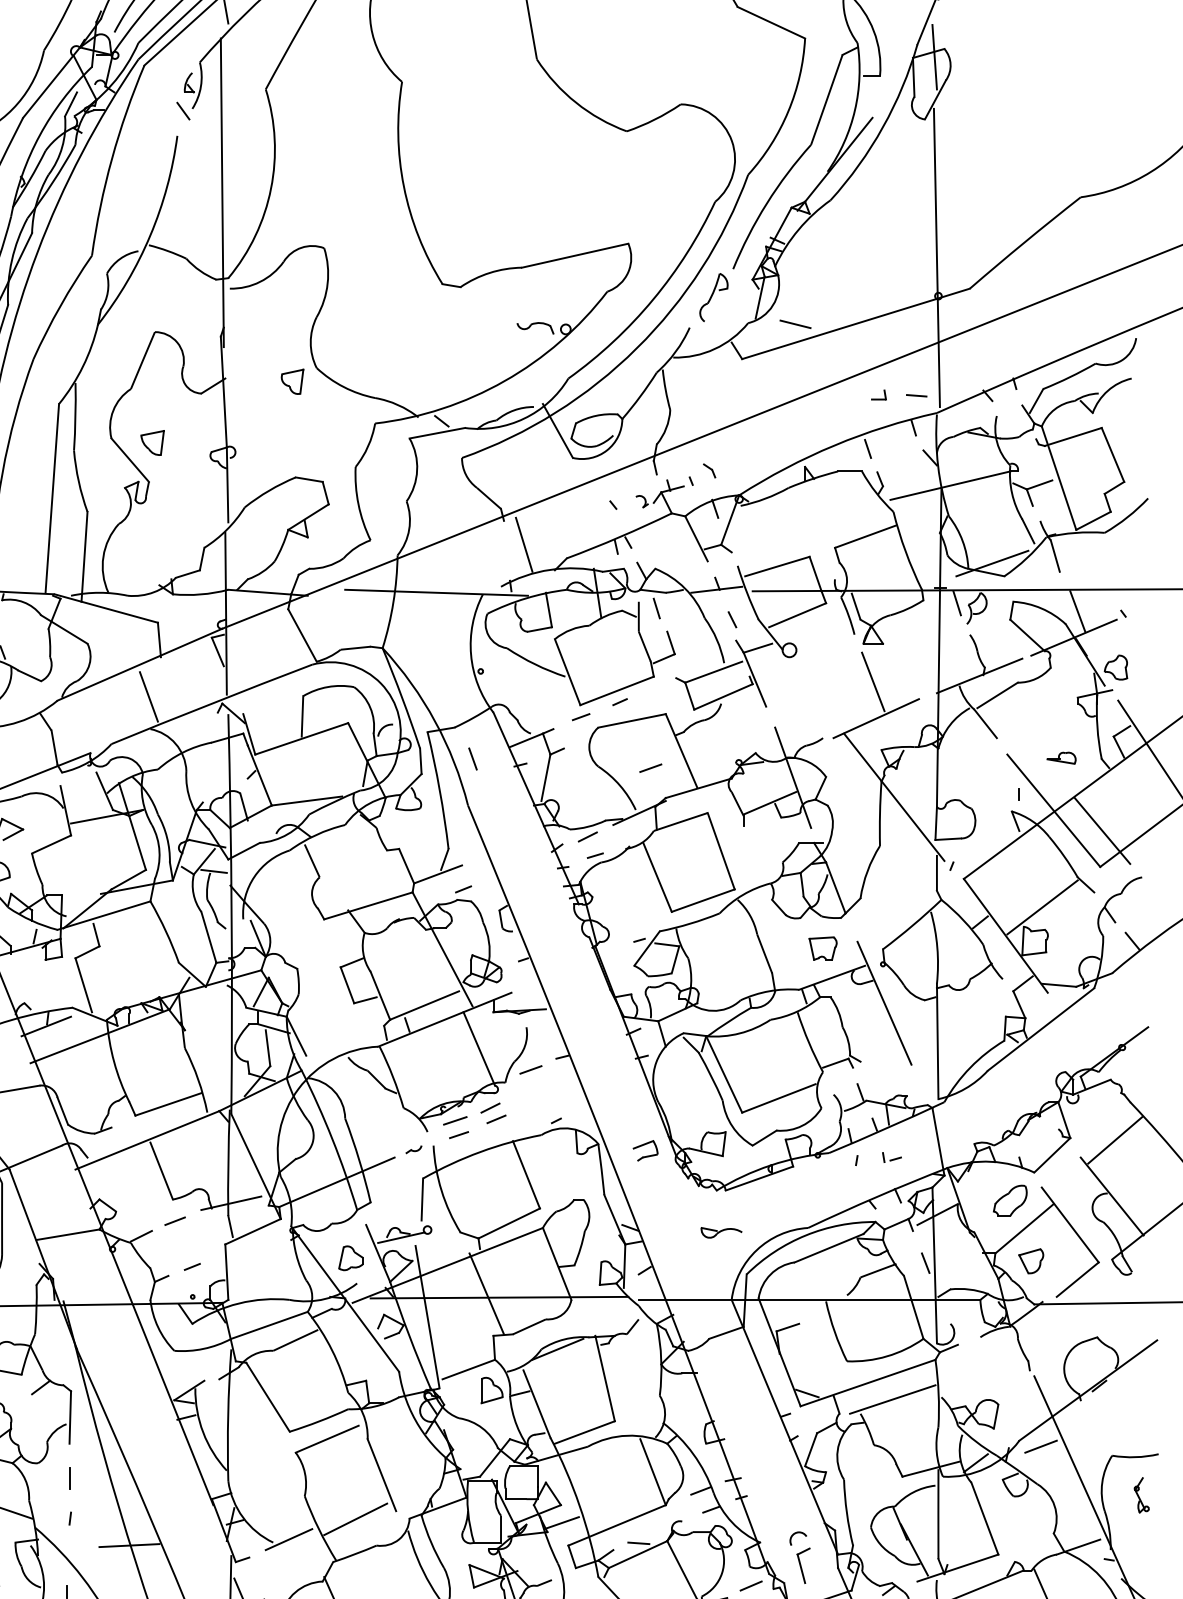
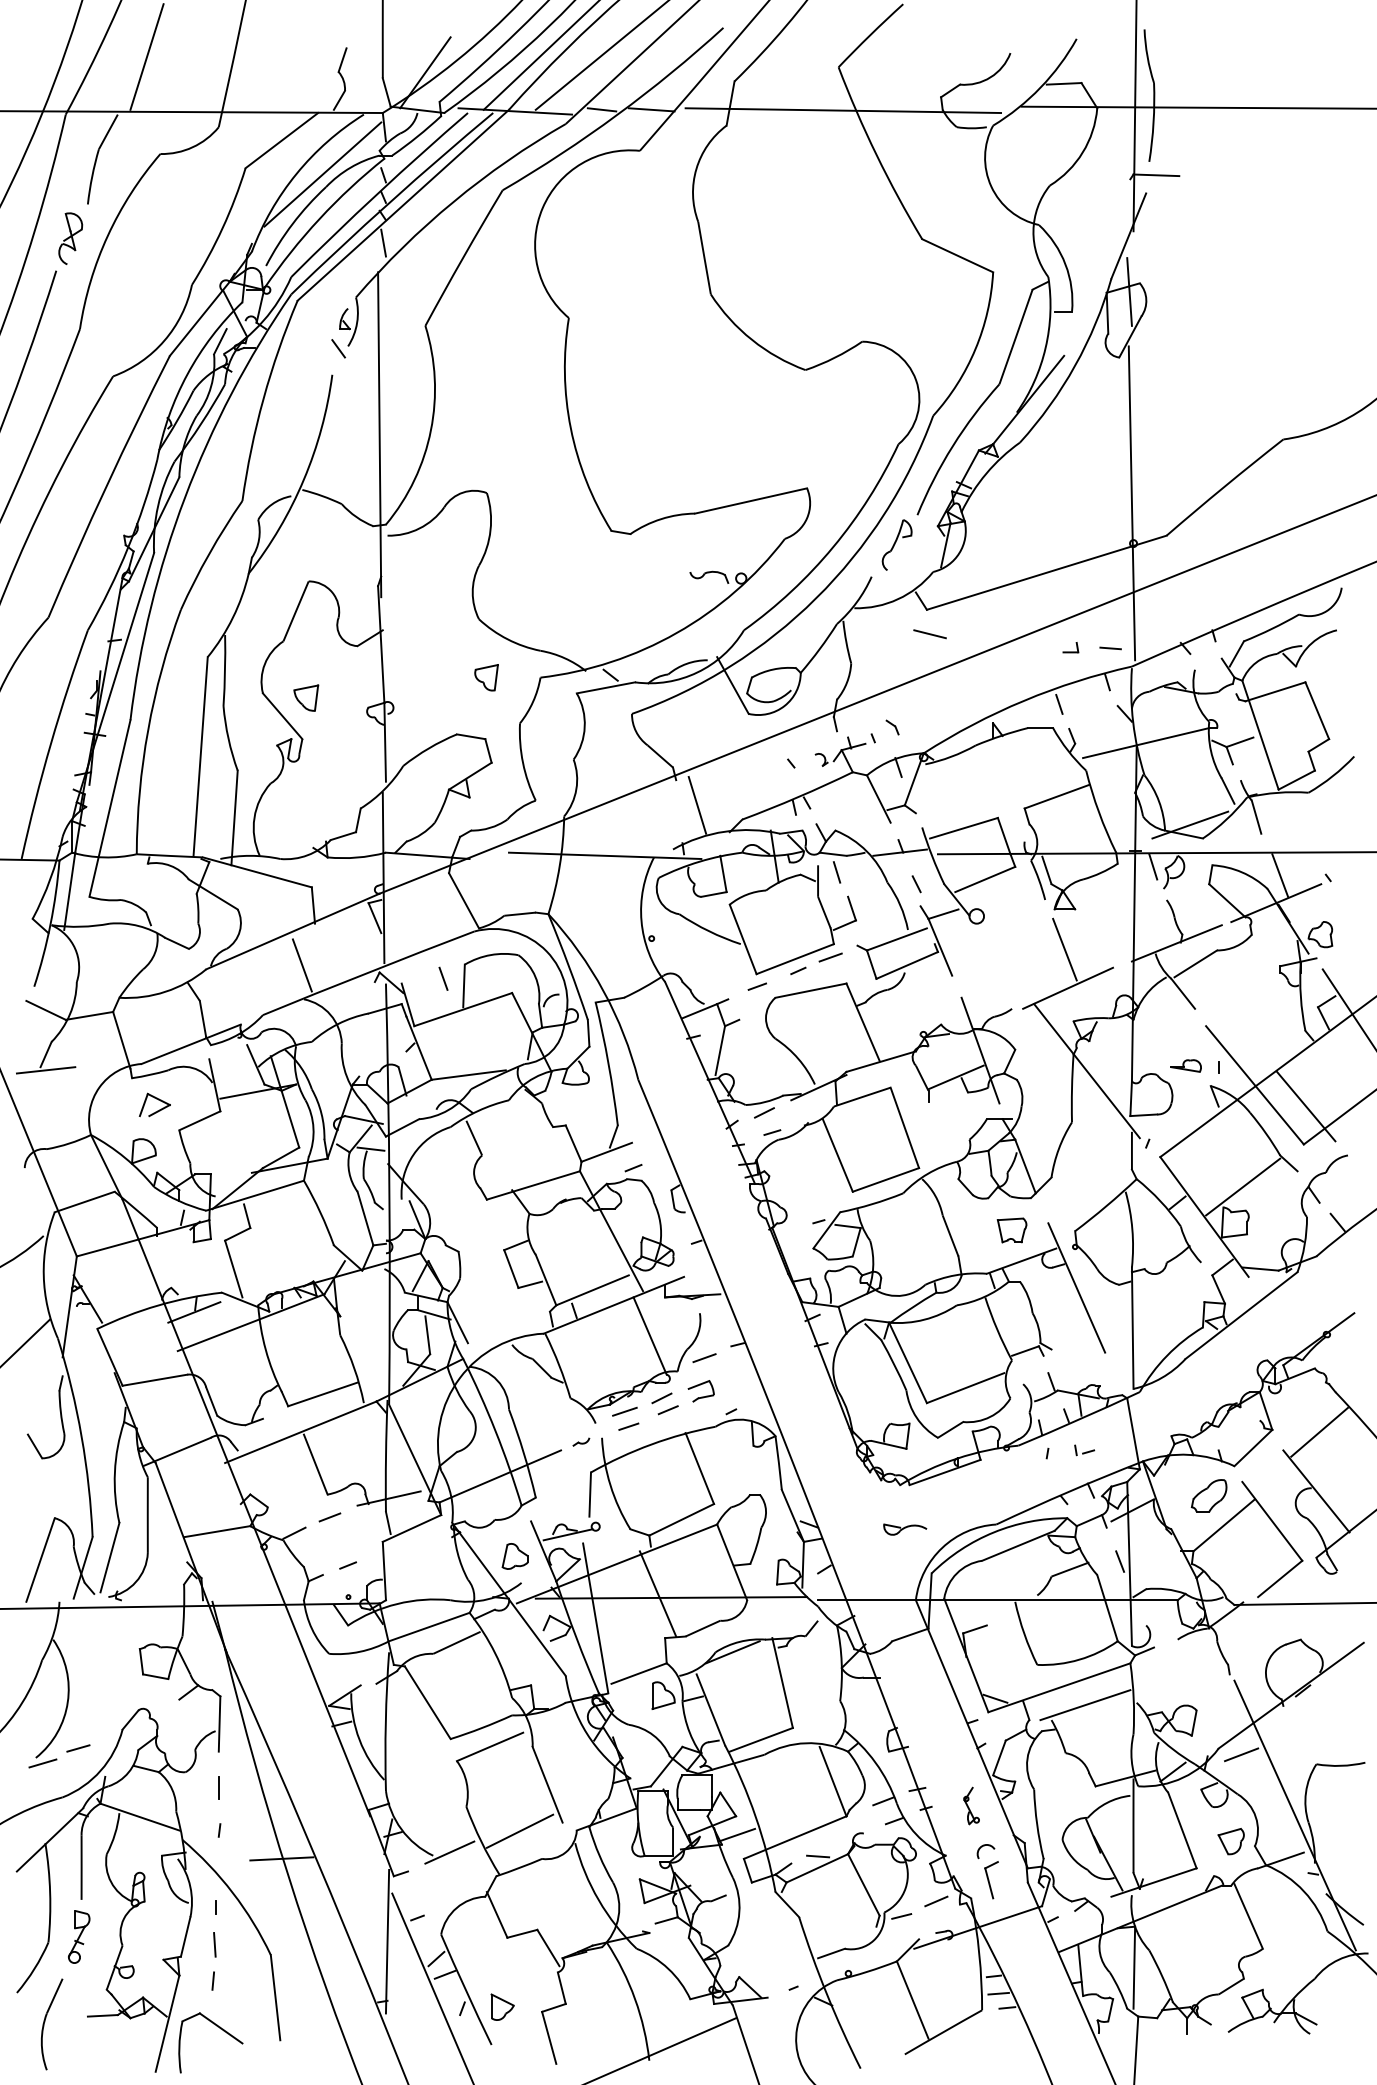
line: (794, 324) -> (929, 634), moved
part: (292, 381) -> (486, 677), moved
part: (1060, 757) -> (1185, 1065), moved
line: (472, 758) -> (443, 978), moved
line: (650, 768) -> (830, 957), moved
part: (644, 1151) -> (700, 1391), moved
part: (1030, 1261) -> (1230, 1841), moved
part: (1141, 1494) -> (971, 1805), moved

